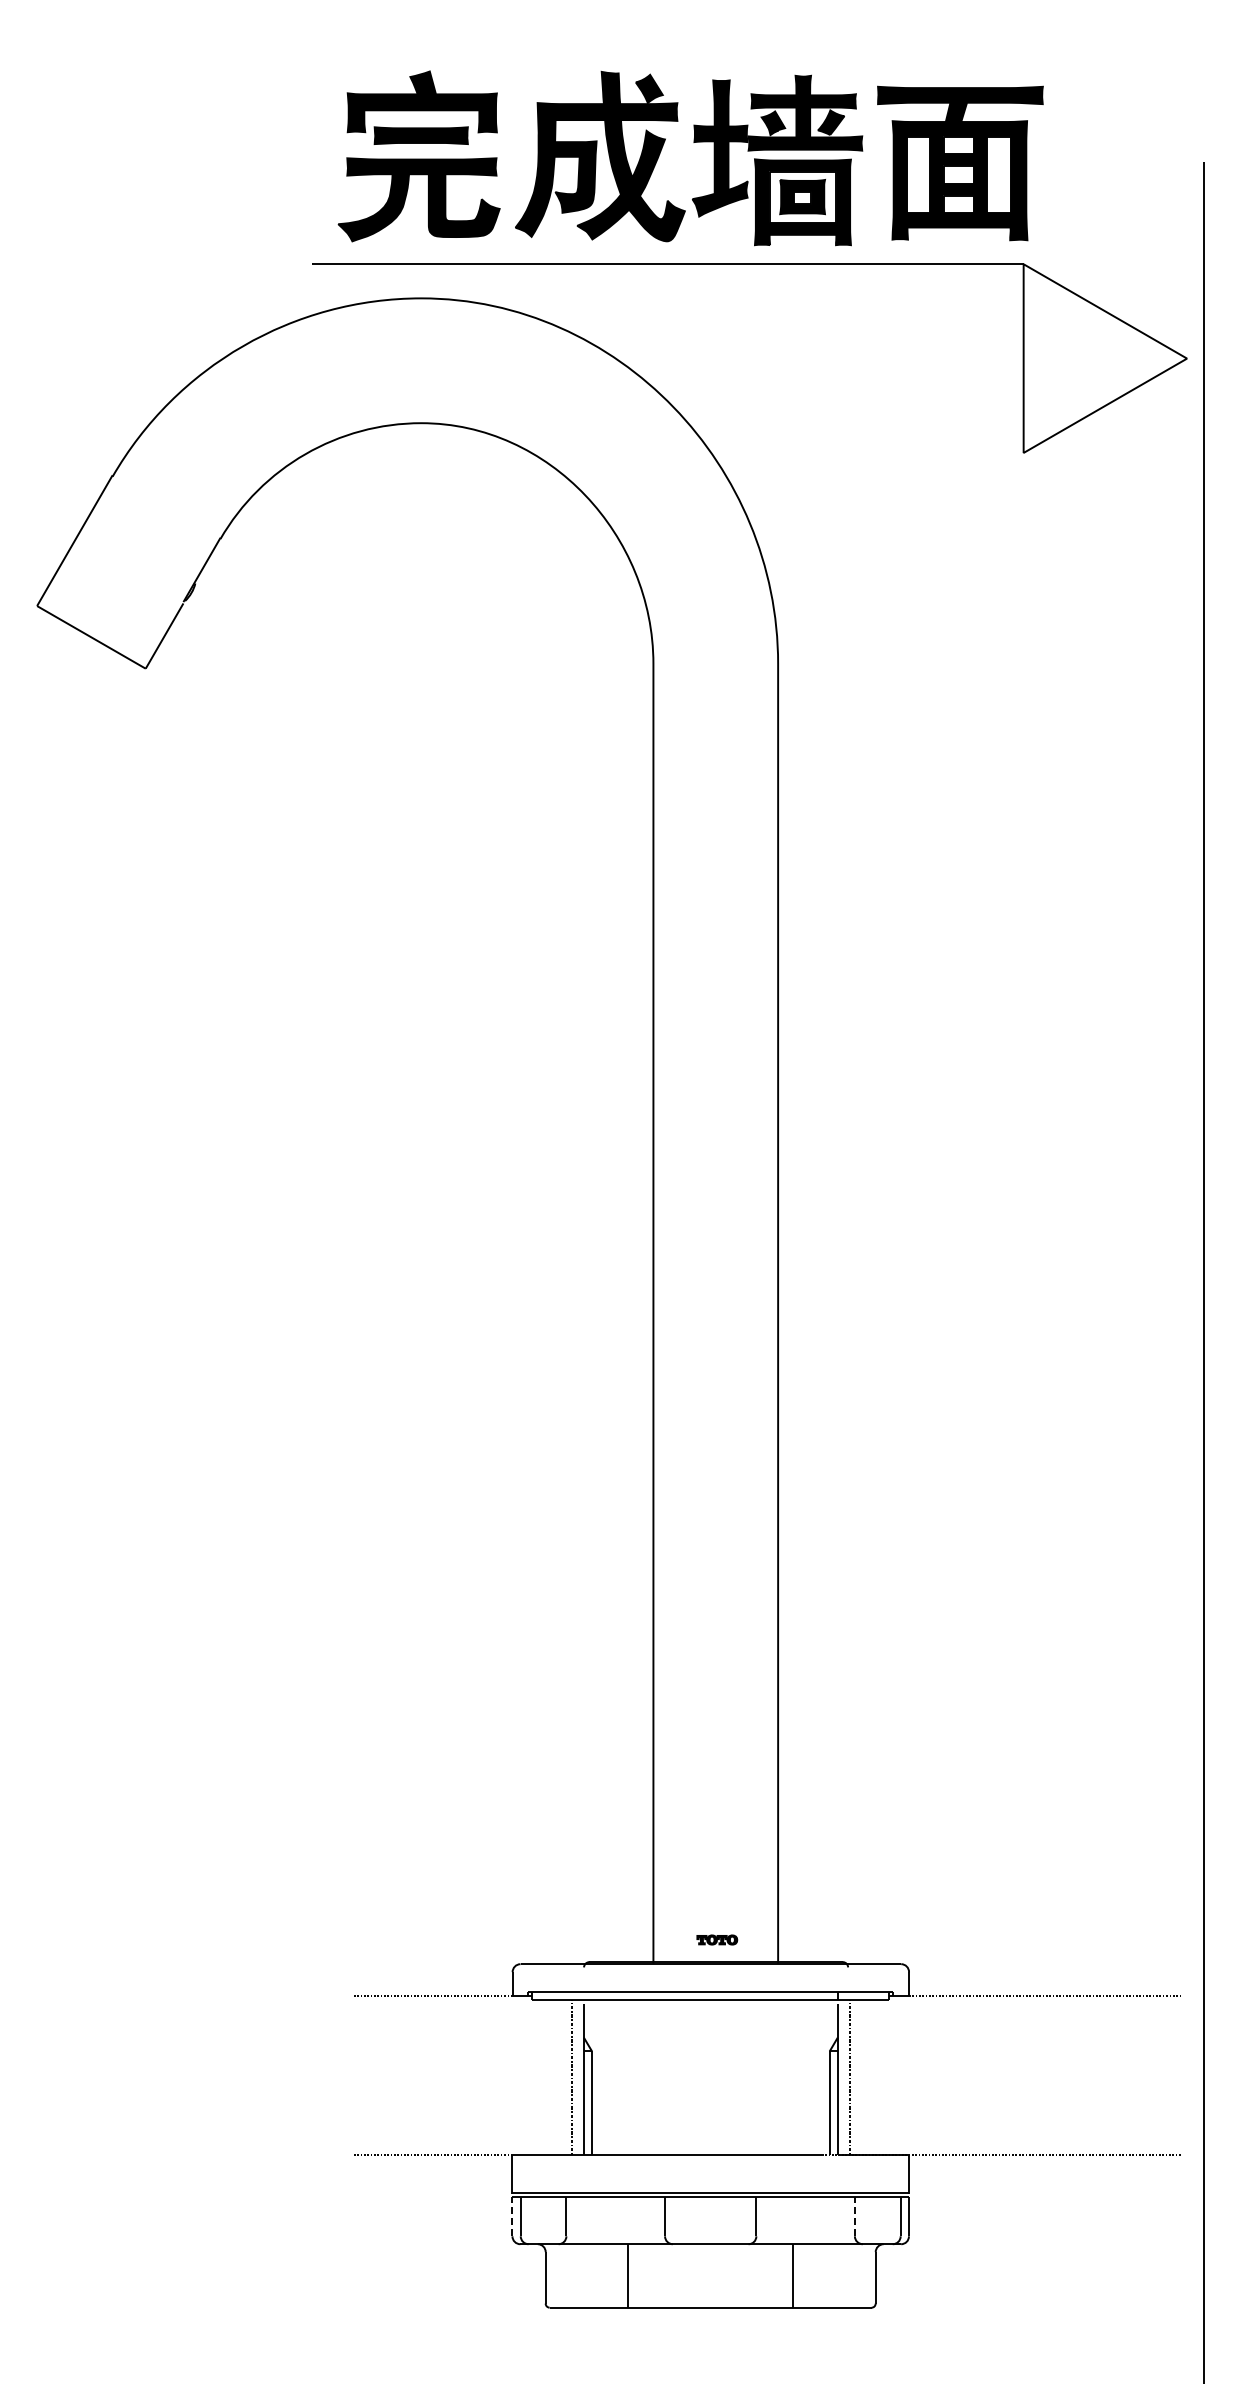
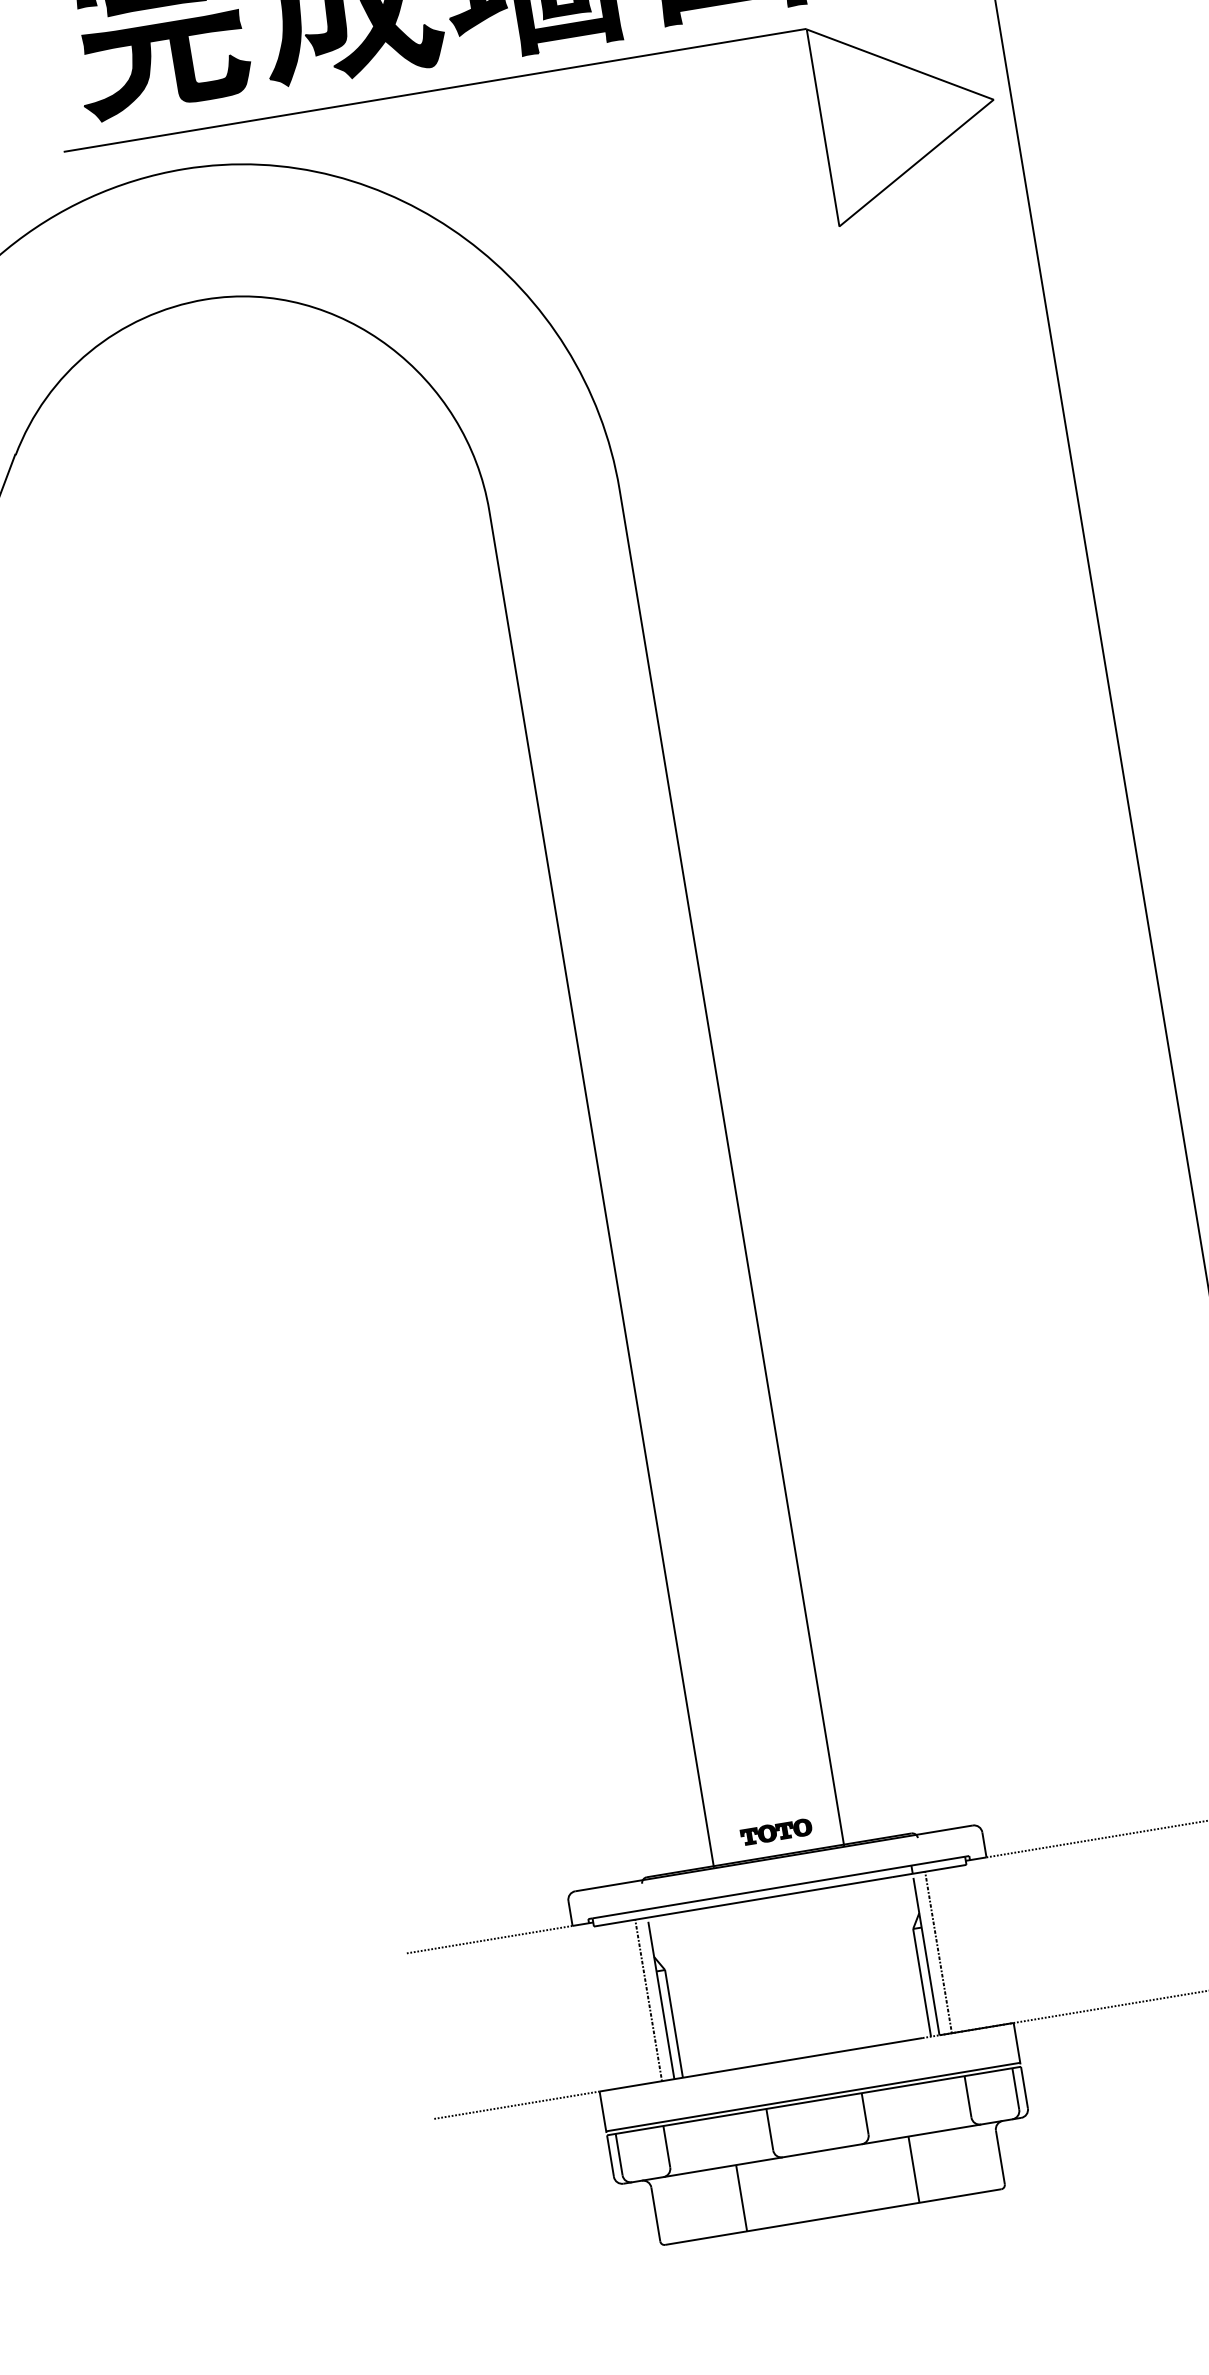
part: (717, 1939) -> (776, 1831), size x1.67
line: (512, 2216) -> (610, 2156), dashed -> solid
line: (854, 2216) -> (967, 2097), dashed -> solid

